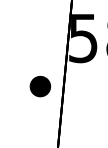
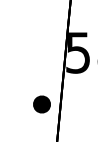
part: (39, 86) -> (41, 104), moved

